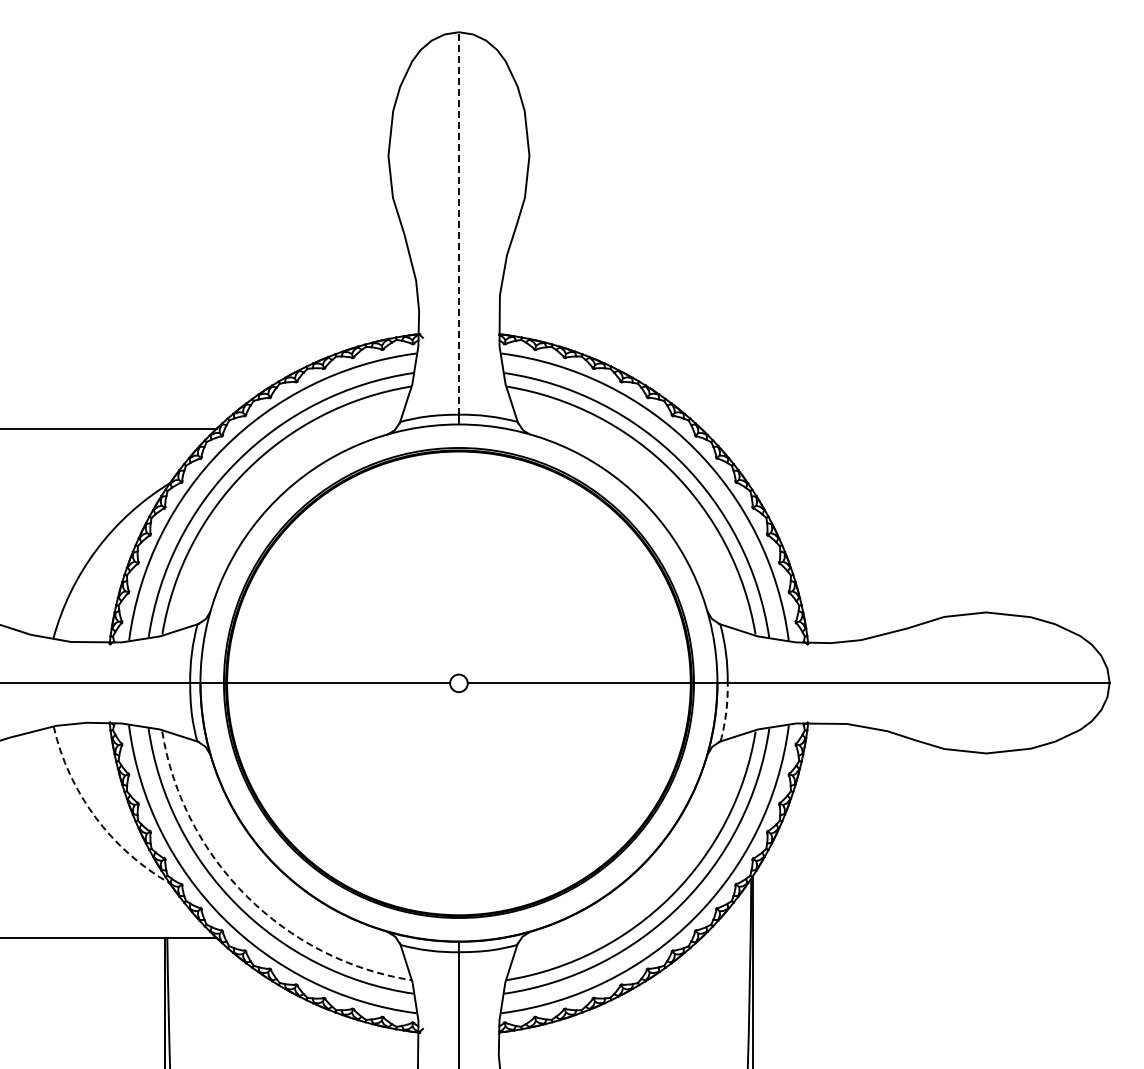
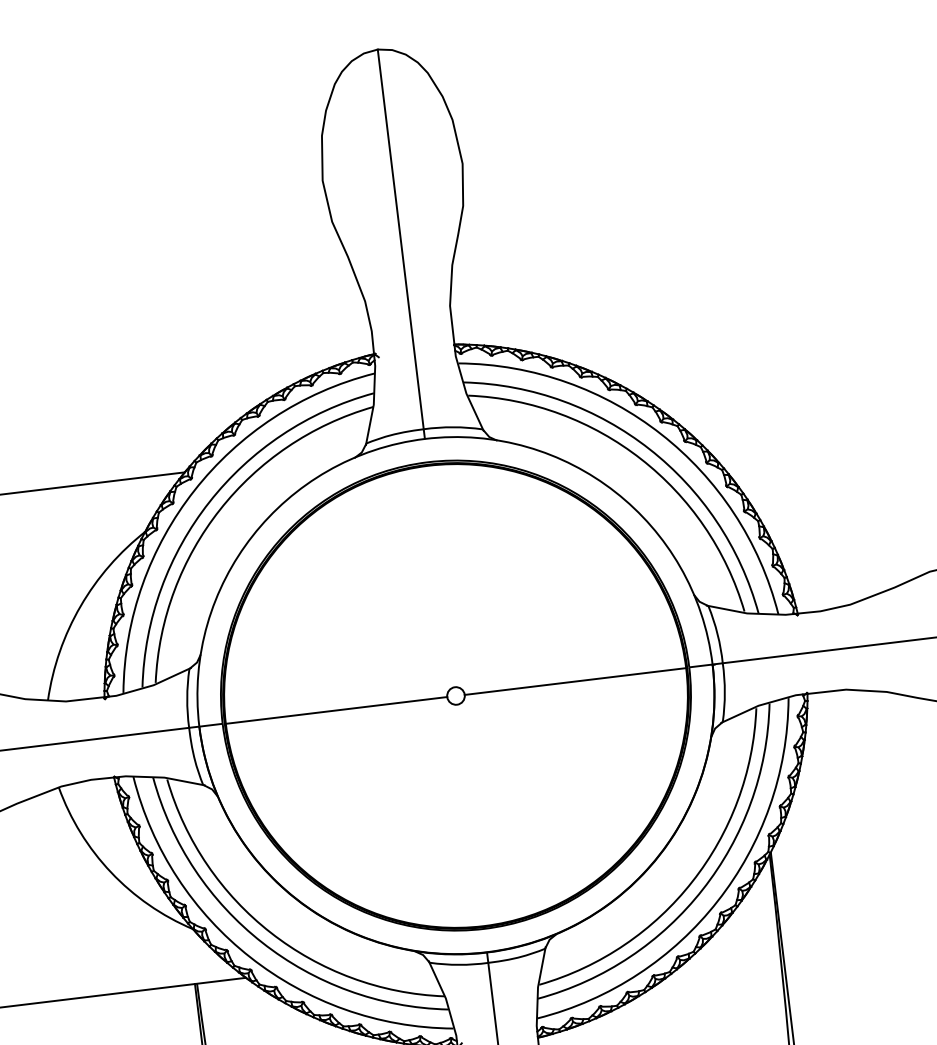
line: (458, 222) -> (400, 238), dashed -> solid
arc: (726, 712) -> (725, 692), dashed -> solid
arc: (95, 817) -> (111, 872), dashed -> solid
arc: (246, 896) -> (270, 933), dashed -> solid

